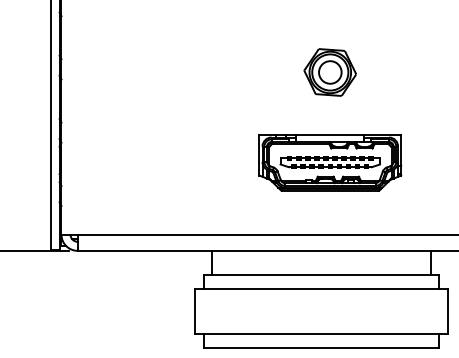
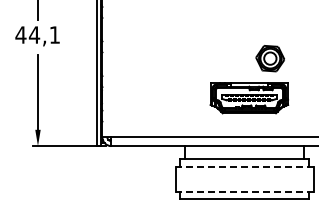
part: (328, 72) -> (269, 58), moved
line: (321, 288) -> (244, 166), solid -> dashed
line: (321, 333) -> (244, 191), solid -> dashed

